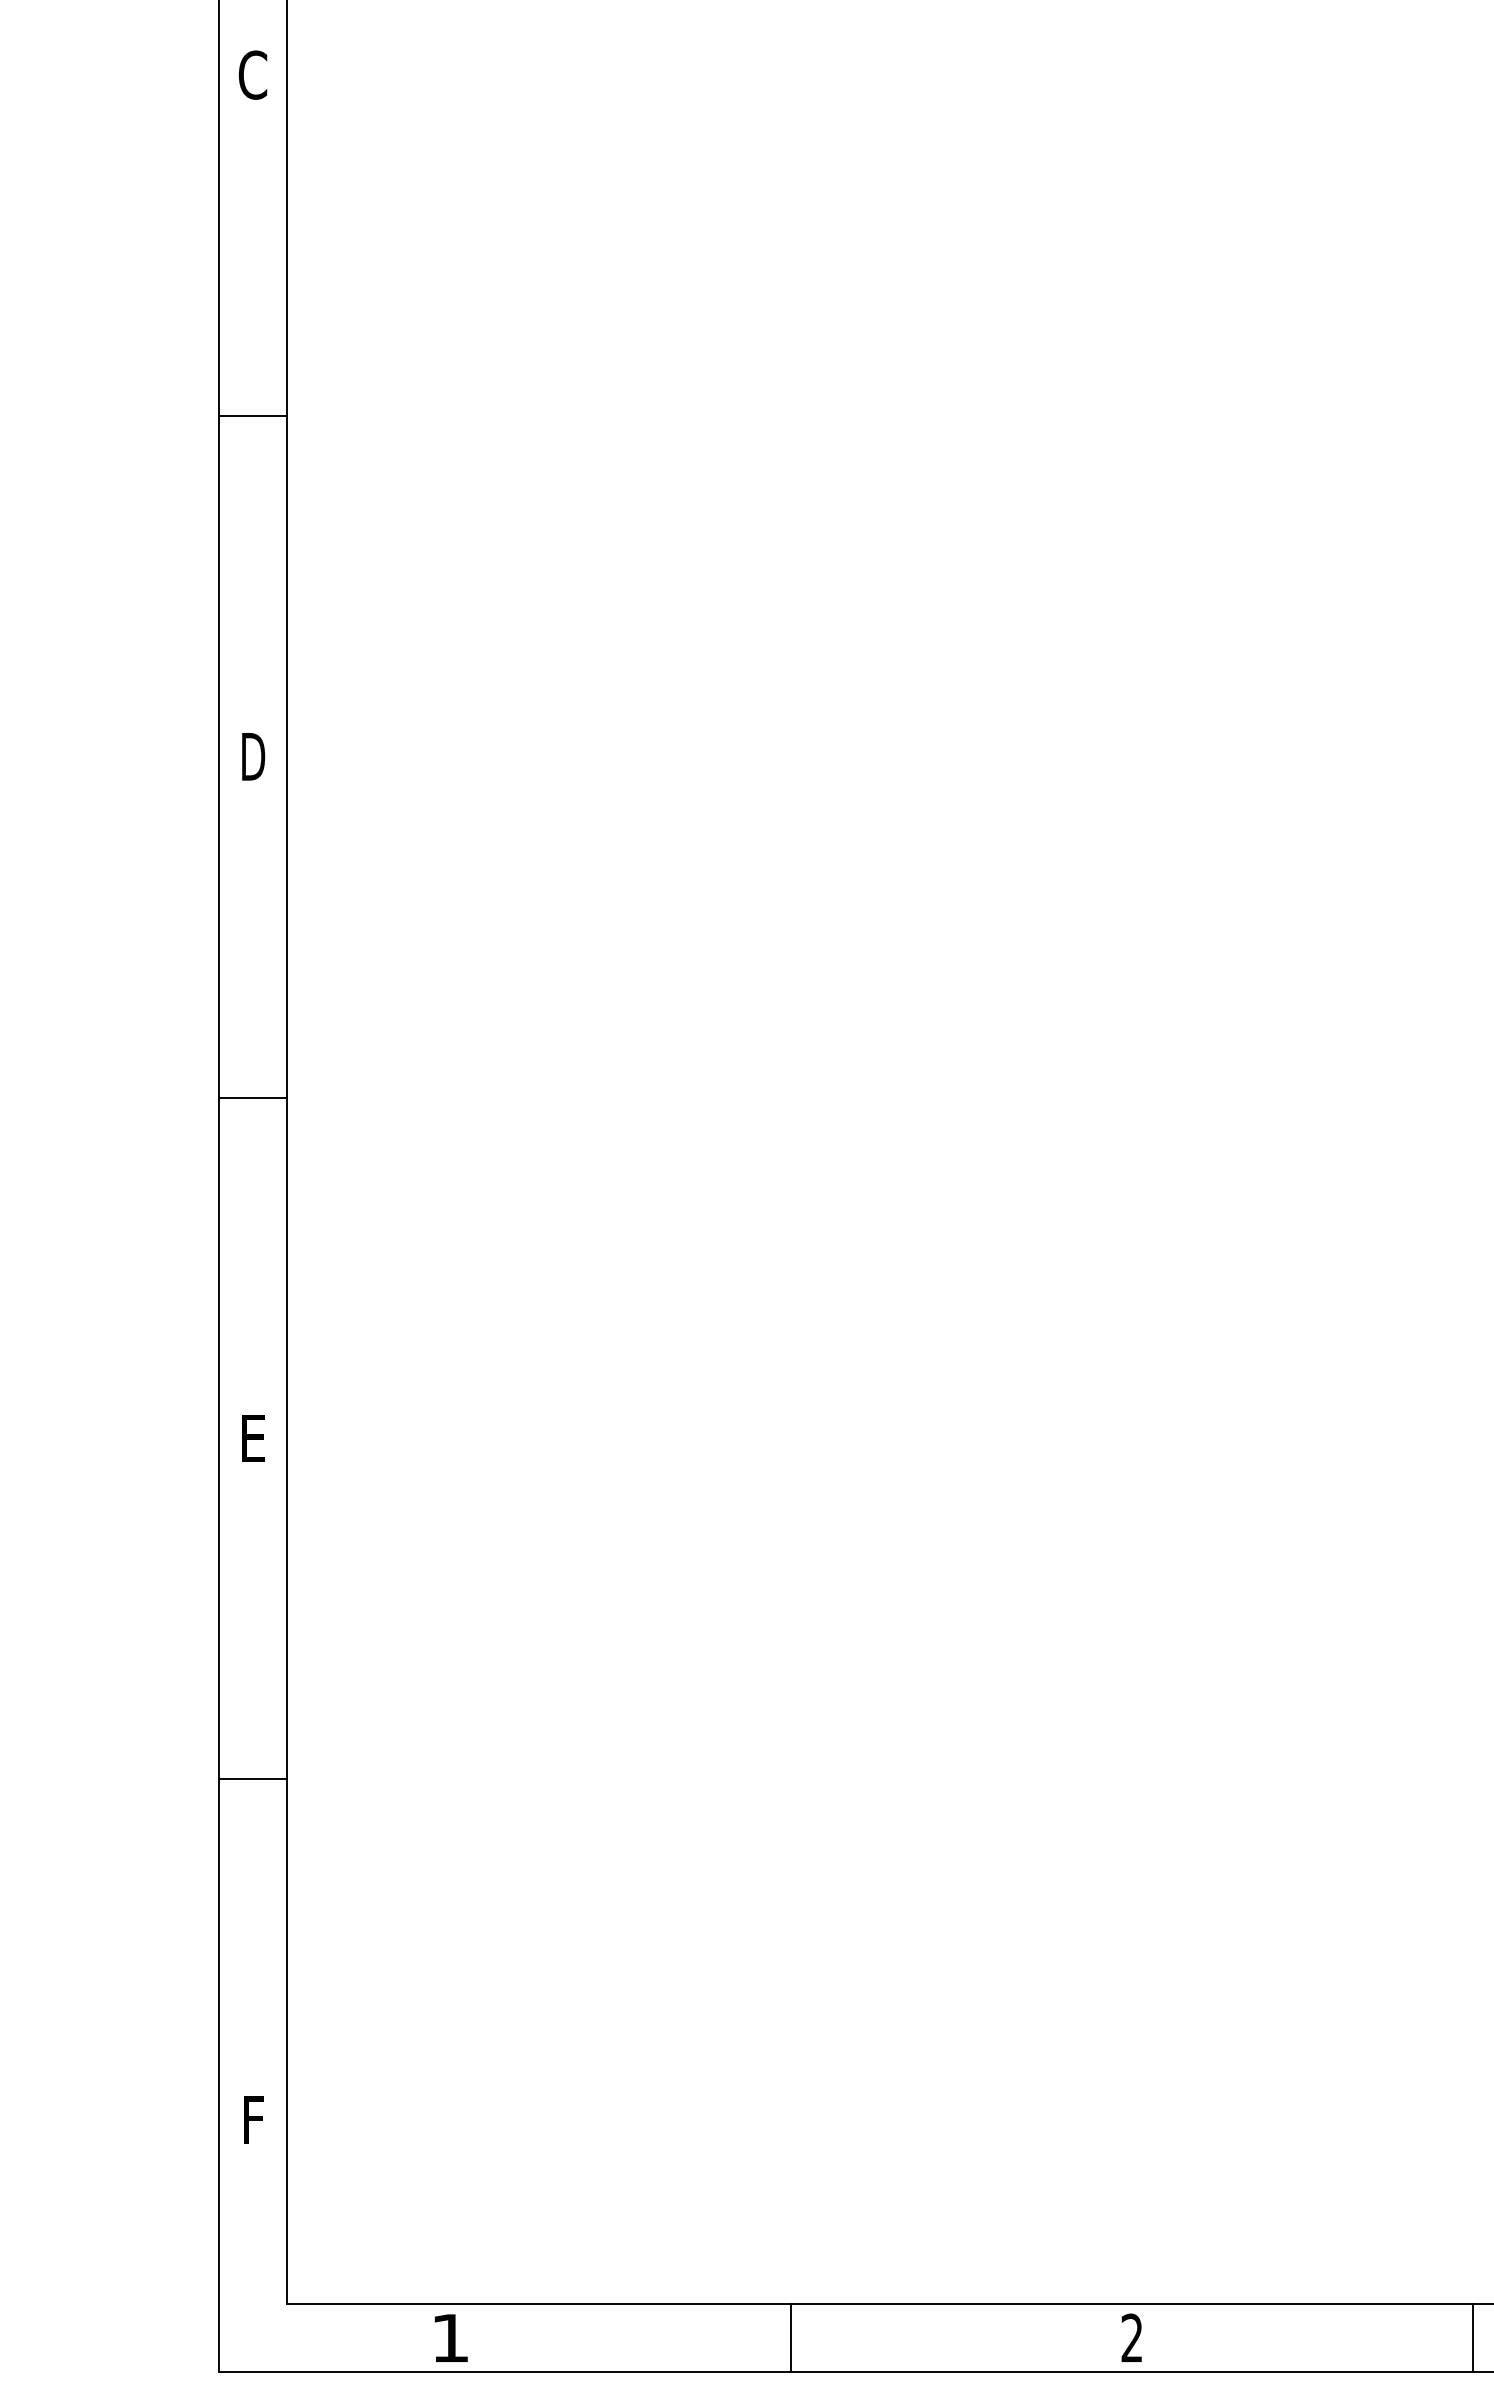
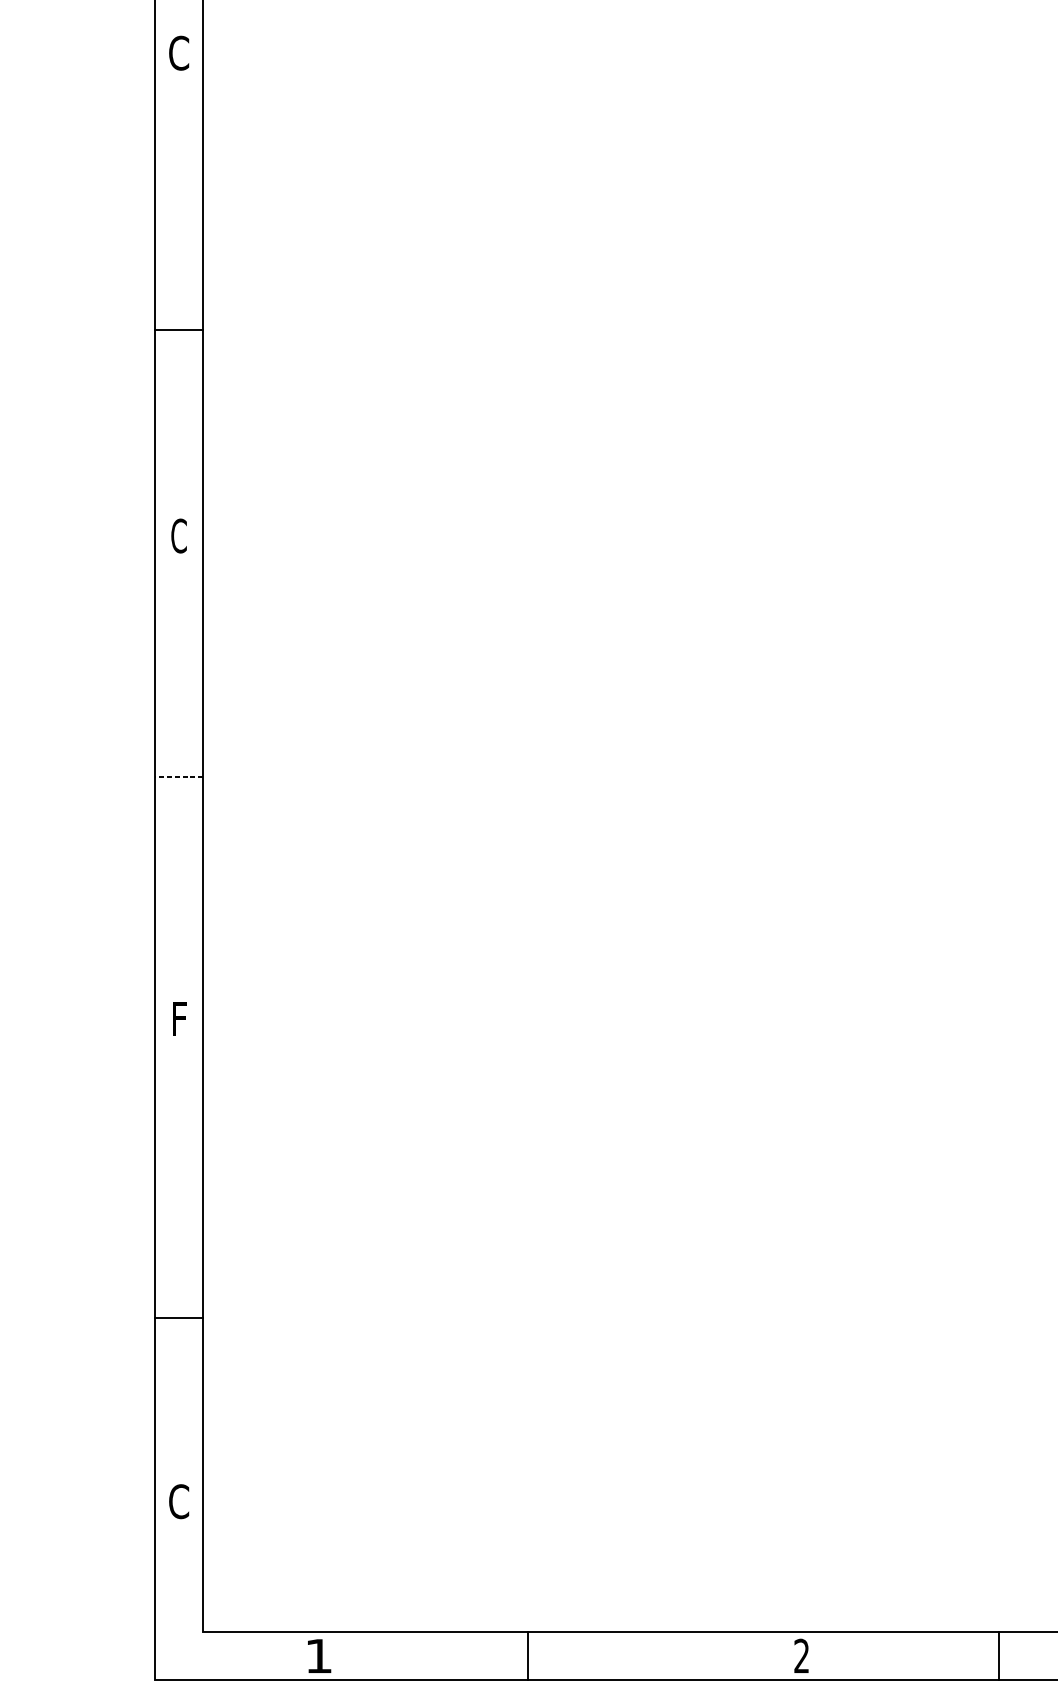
line: (252, 415) -> (178, 329), moved
text: (253, 756) -> (179, 535), D -> C
line: (252, 1097) -> (178, 777), solid -> dashed
text: (253, 1438) -> (179, 1018), E -> F
line: (252, 1779) -> (178, 1318), moved
text: (252, 2119) -> (178, 1501), F -> C
line: (791, 2338) -> (527, 1656), moved
line: (1473, 2338) -> (998, 1656), moved

